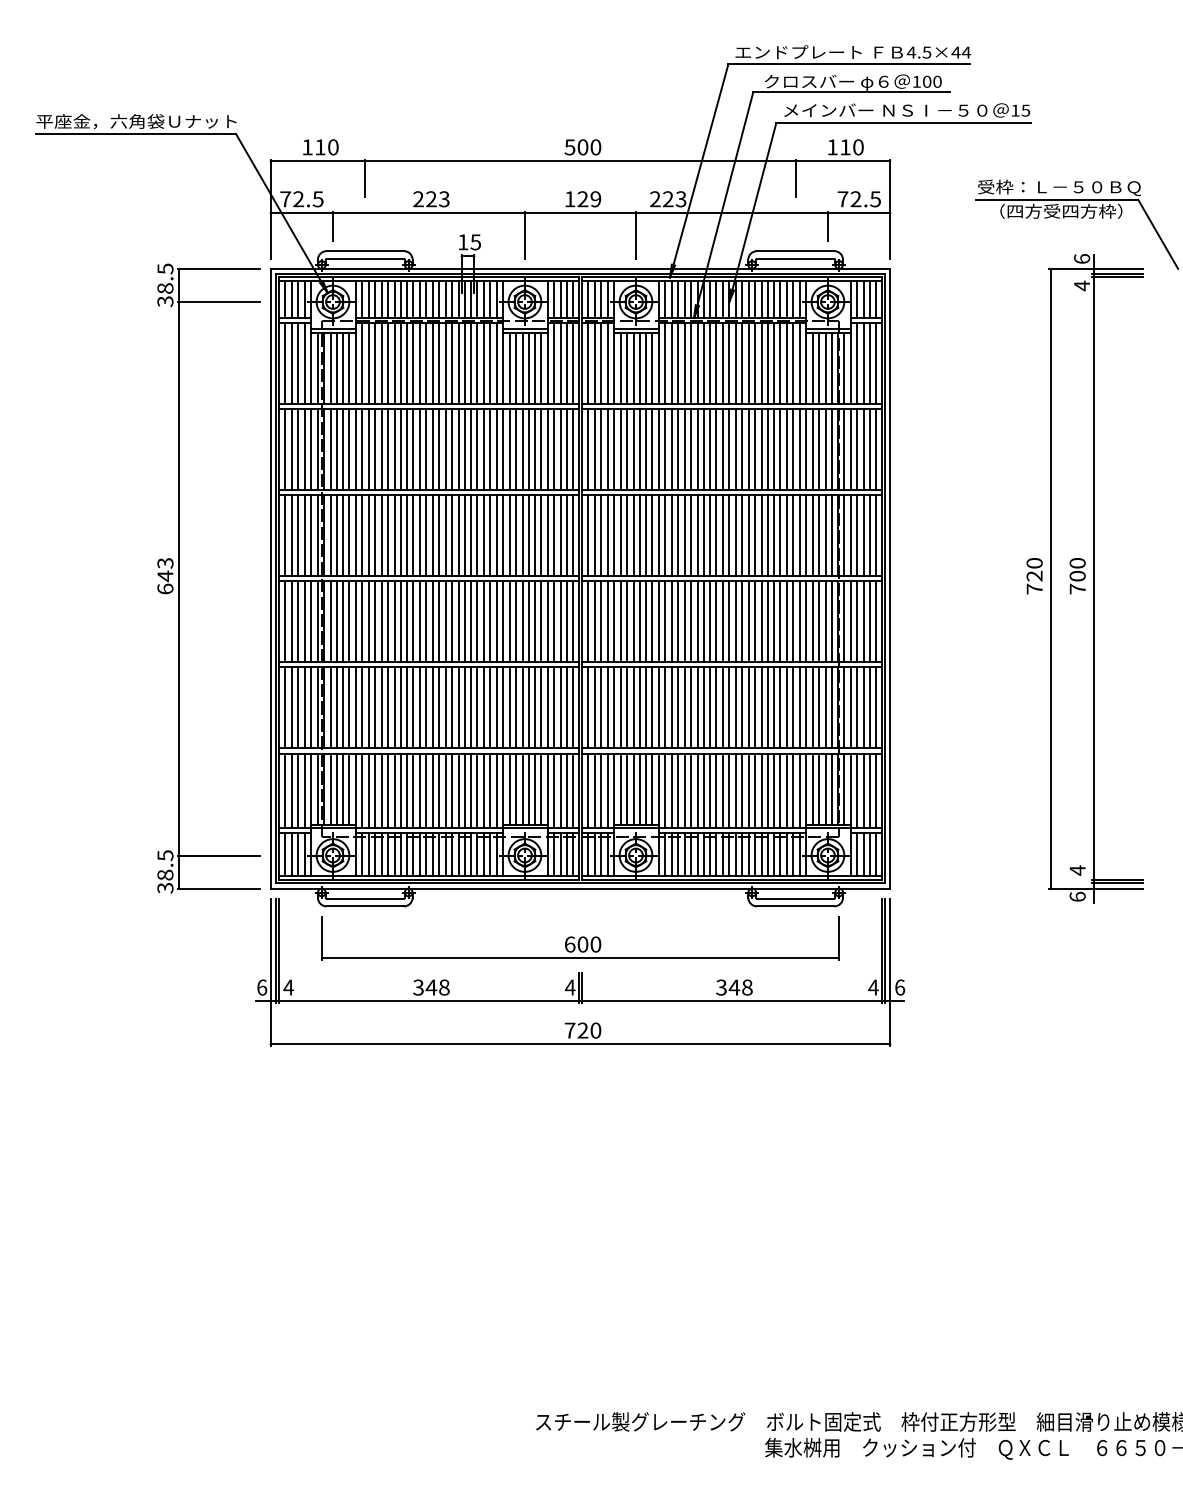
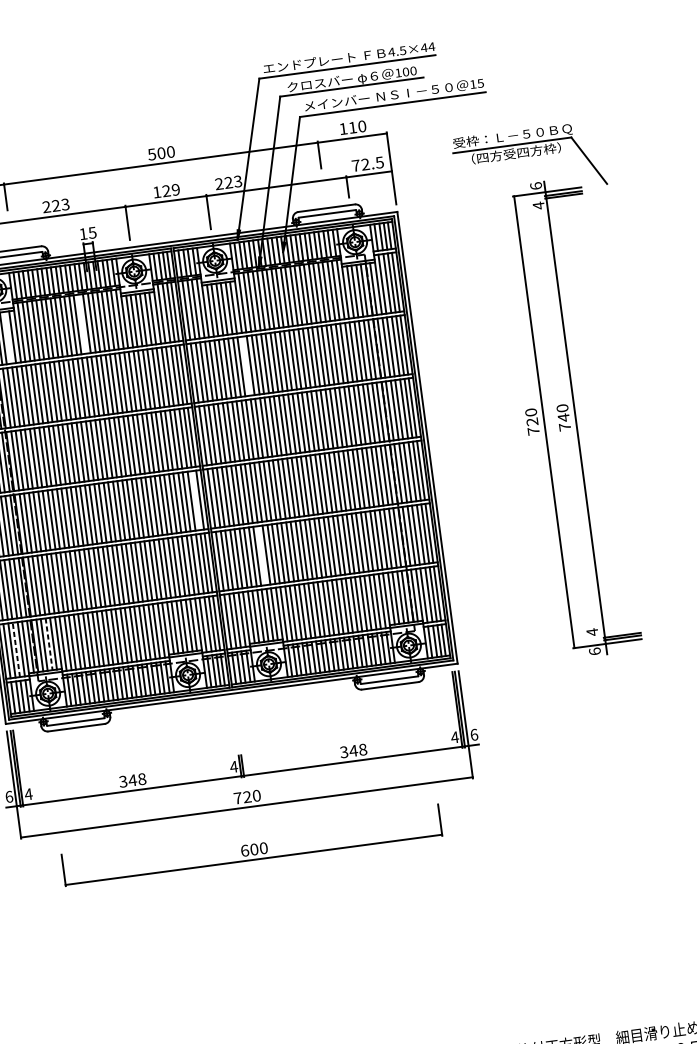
line: (445, 363) -> (82, 324), removed
line: (343, 368) -> (8, 337), removed
line: (659, 449) -> (246, 366), removed
text: (1077, 576) -> (563, 417), 700 -> 740
line: (567, 621) -> (196, 500), removed
line: (646, 707) -> (262, 555), removed
line: (343, 789) -> (49, 644), solid -> dashed
line: (298, 790) -> (16, 649), solid -> dashed
part: (580, 938) -> (251, 845), moved

